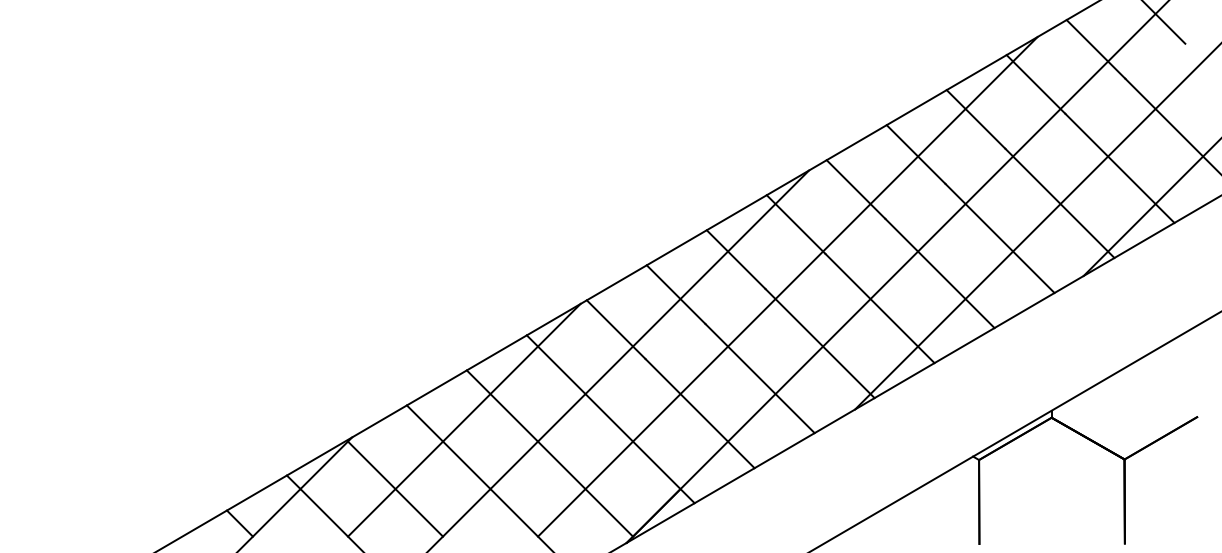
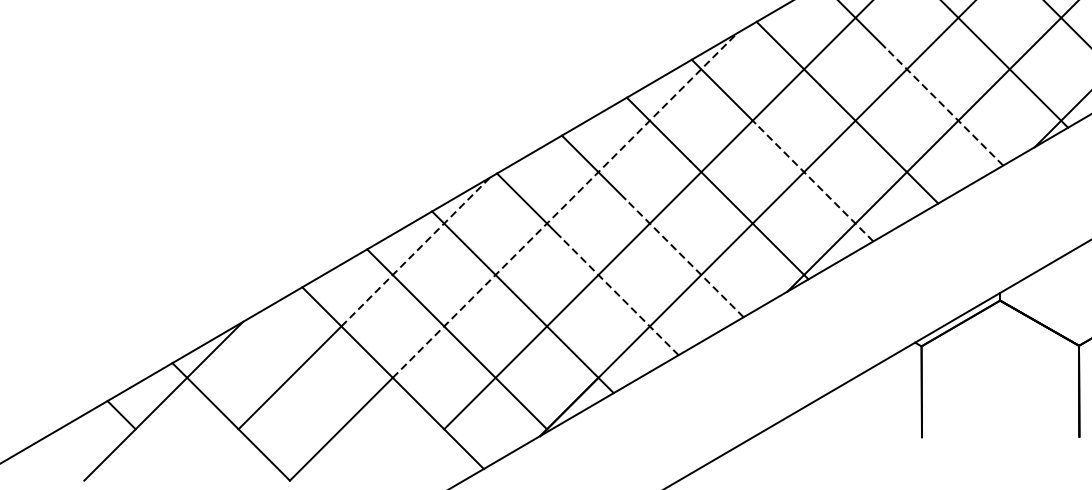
line: (999, 238) -> (943, 106), solid -> dashed
line: (879, 308) -> (813, 182), solid -> dashed
line: (650, 329) -> (565, 205), solid -> dashed
line: (512, 372) -> (416, 251), solid -> dashed
line: (759, 378) -> (683, 258), solid -> dashed
line: (699, 413) -> (618, 296), solid -> dashed
line: (395, 488) -> (289, 377), removed

